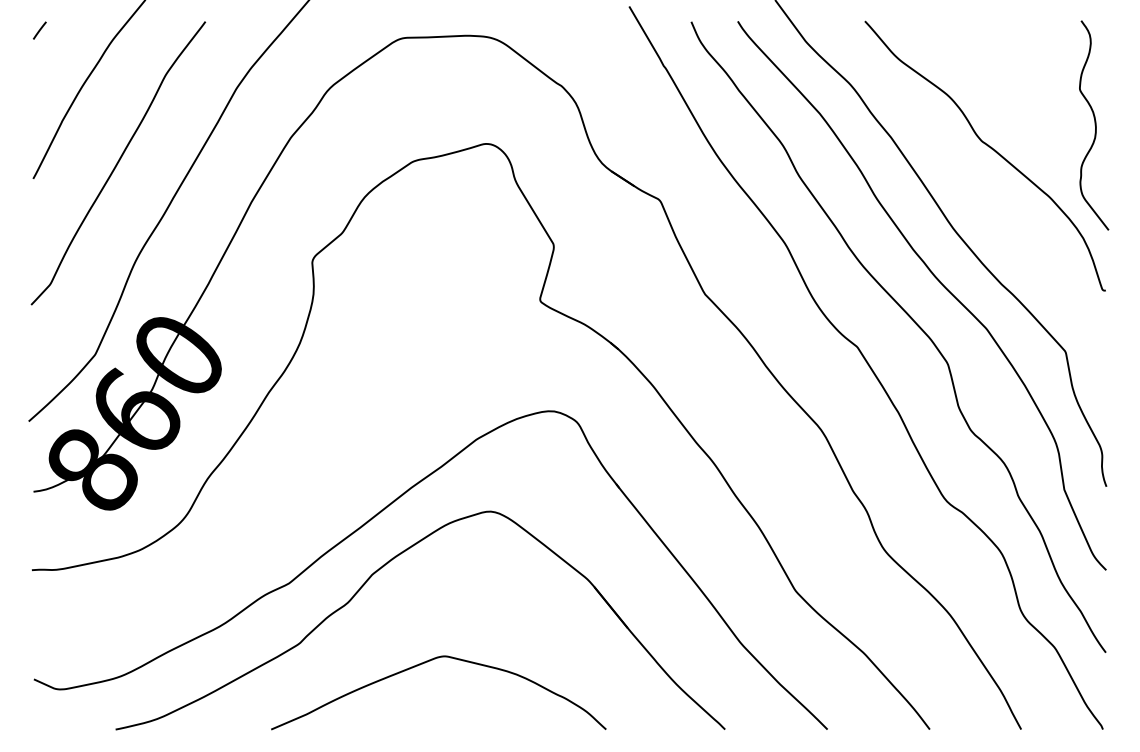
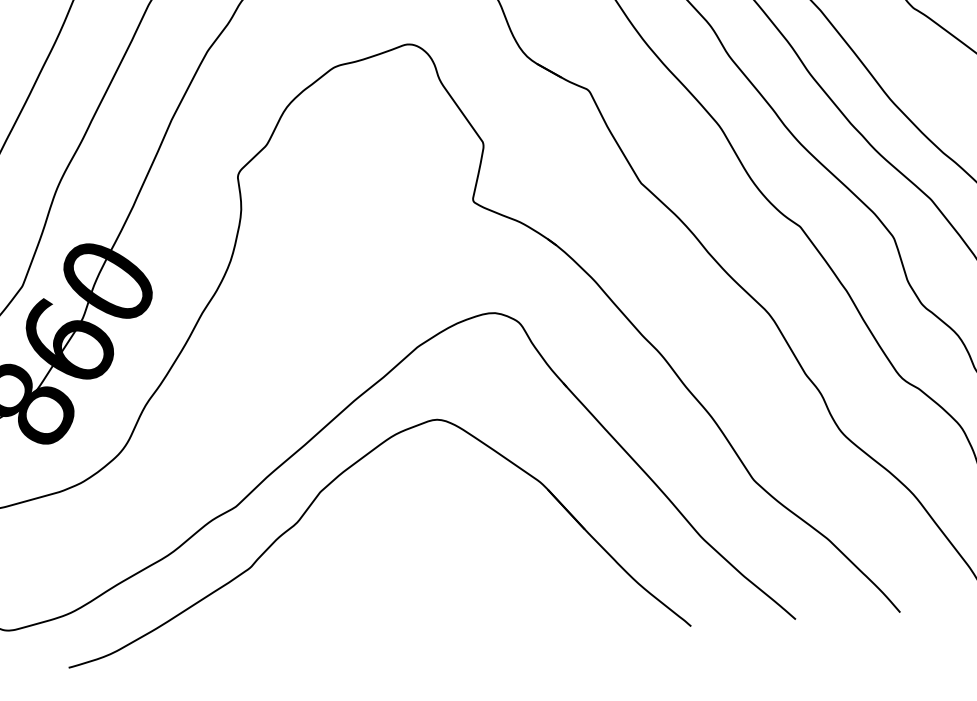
curve: (425, 663) -> (380, 579), removed

